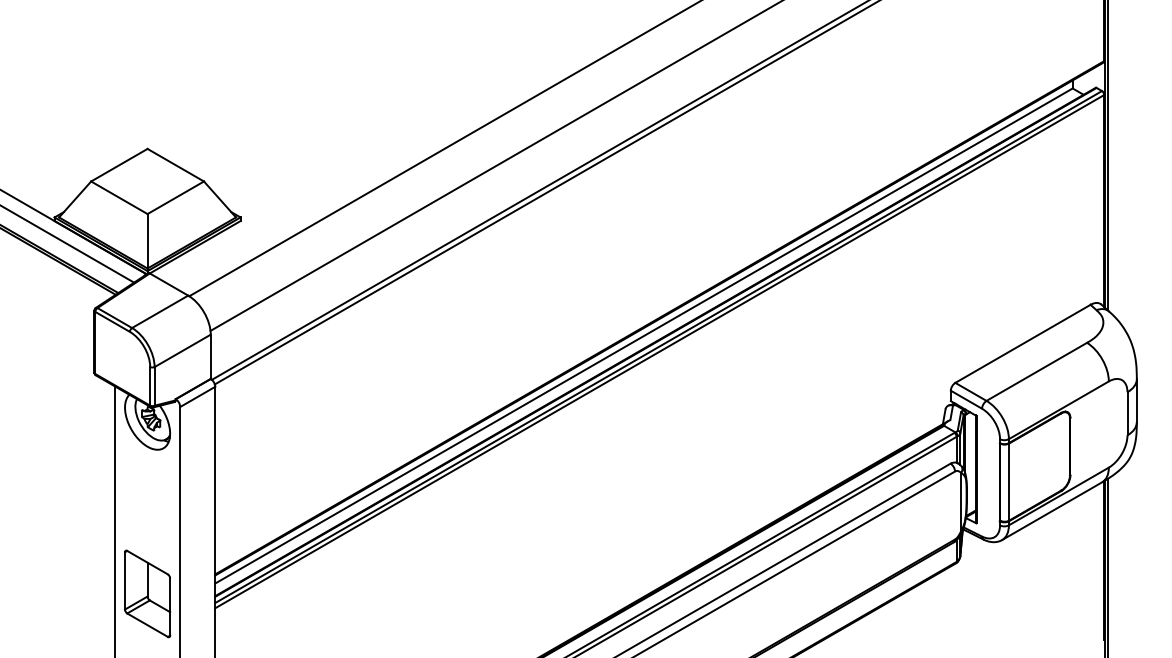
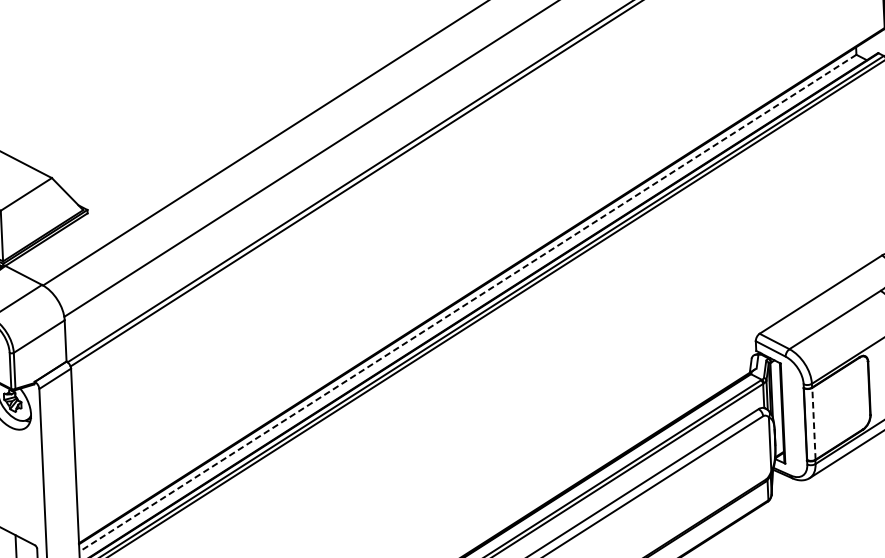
line: (643, 336) -> (467, 303), solid -> dashed
line: (1009, 482) -> (814, 424), solid -> dashed

